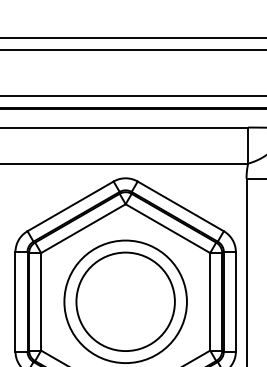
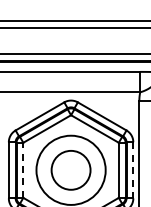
line: (41, 302) -> (23, 170), solid -> dashed
circle: (124, 302) -> (70, 170), size x0.7
line: (236, 302) -> (133, 170), solid -> dashed

